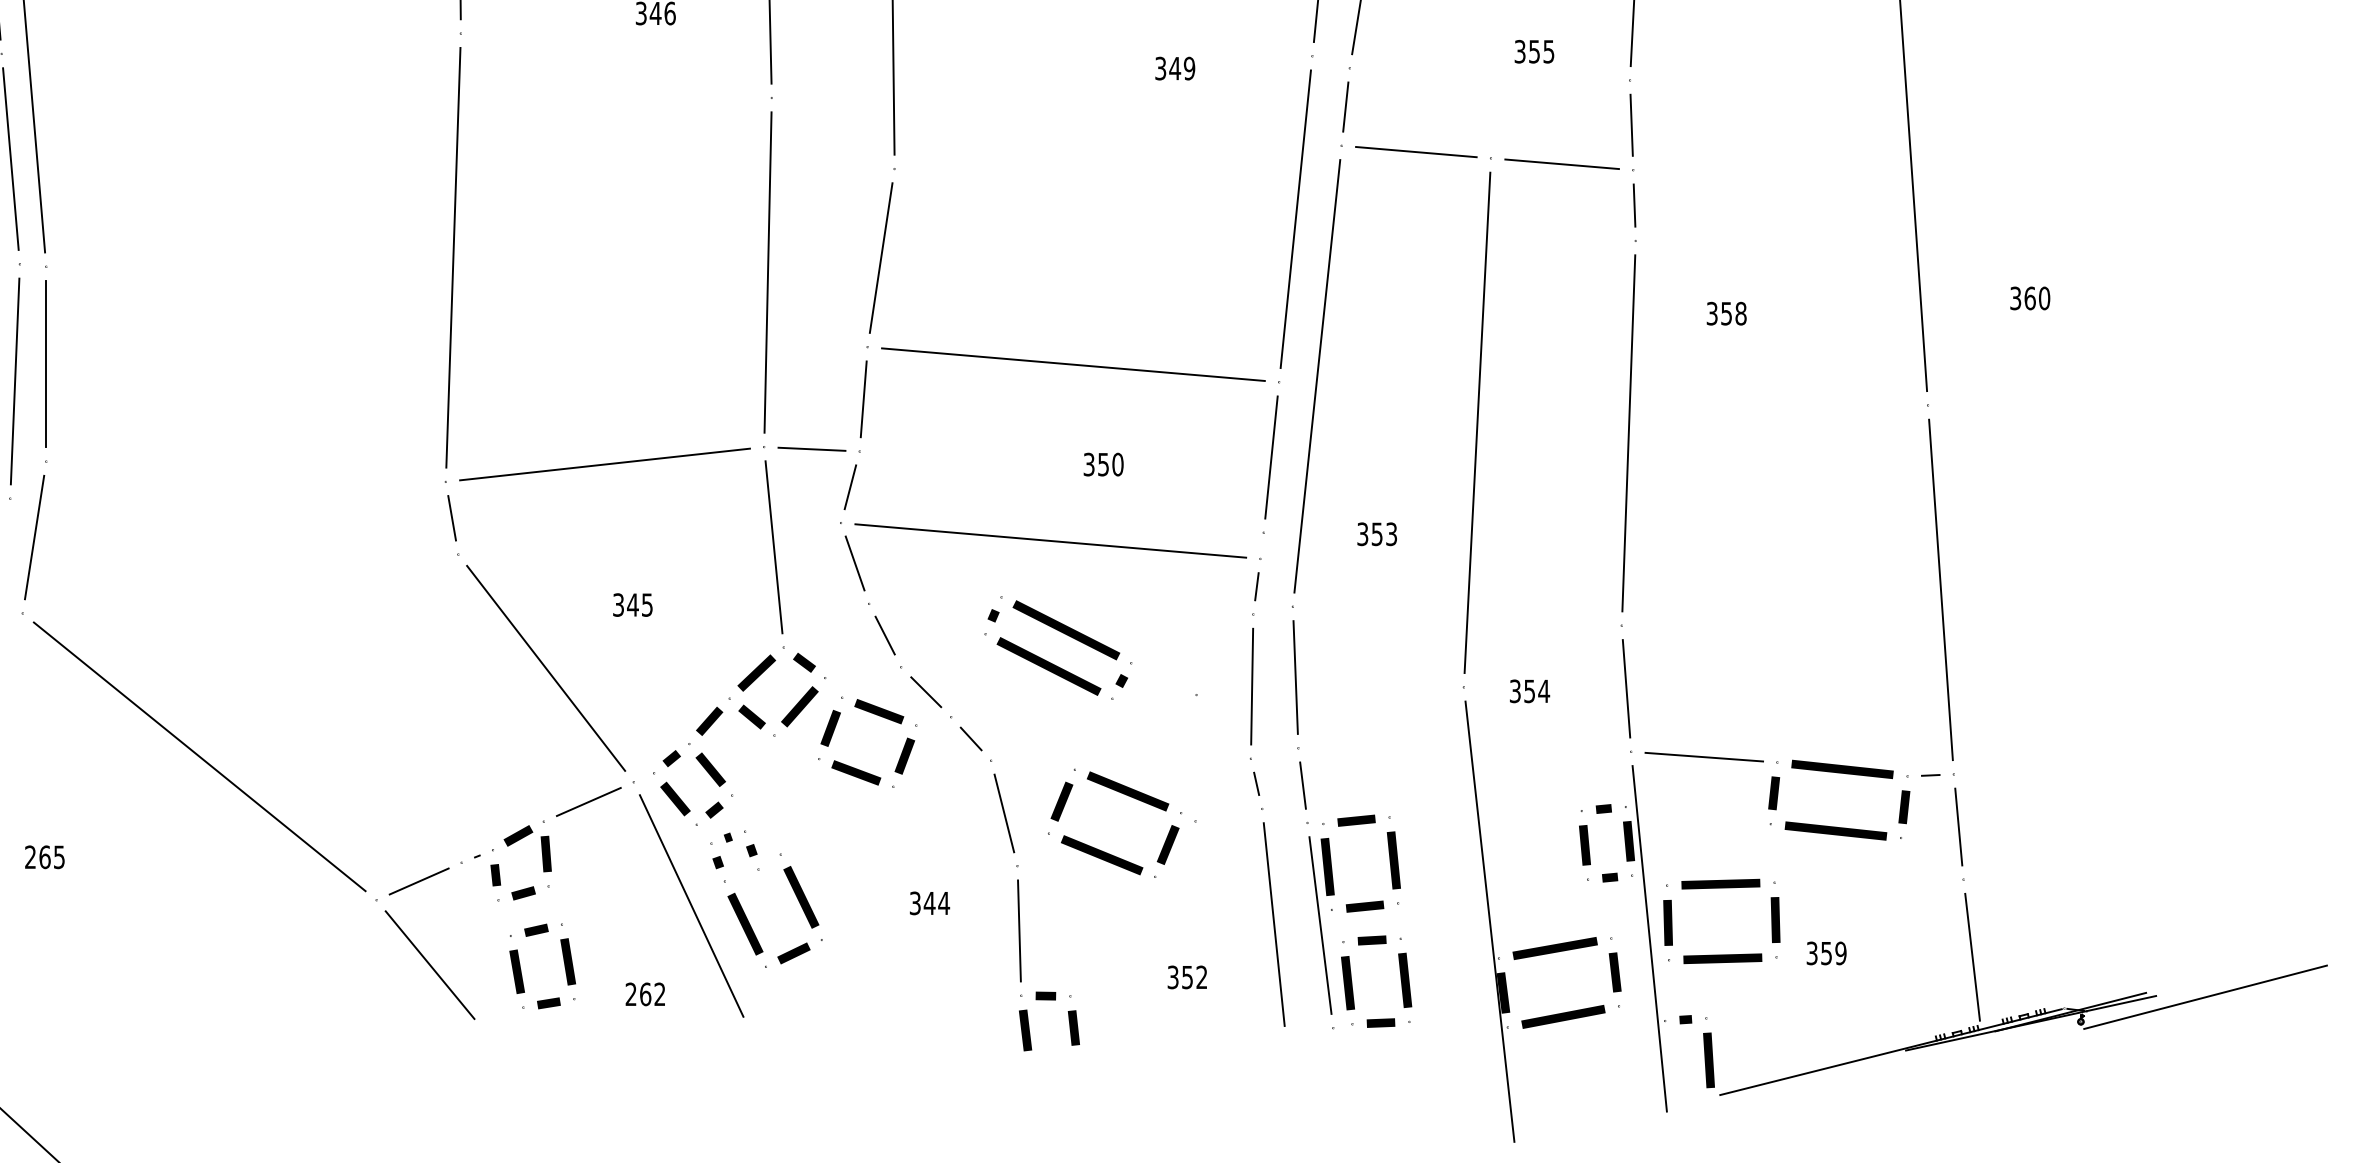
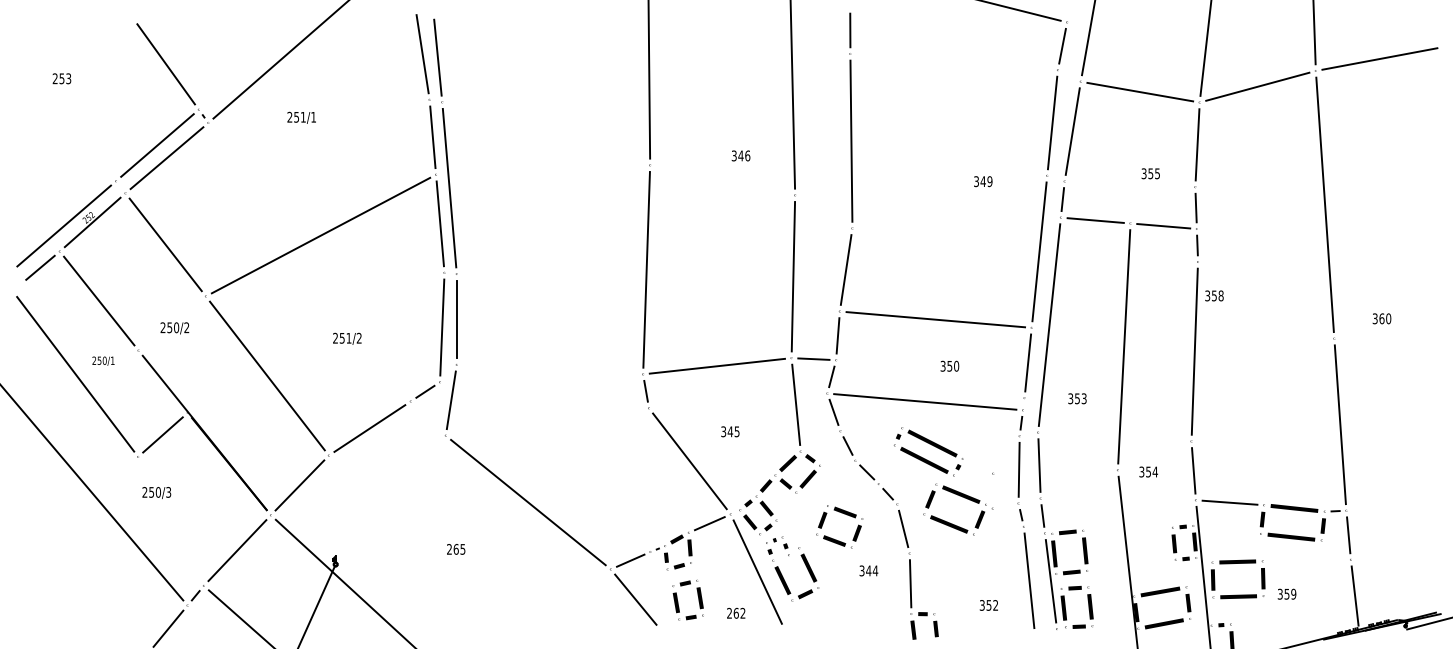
text: (2029, 297) -> (1381, 318), moved
text: (1726, 312) -> (1214, 295), moved
part: (877, 715) -> (844, 514), moved
part: (1134, 799) -> (964, 498), moved

